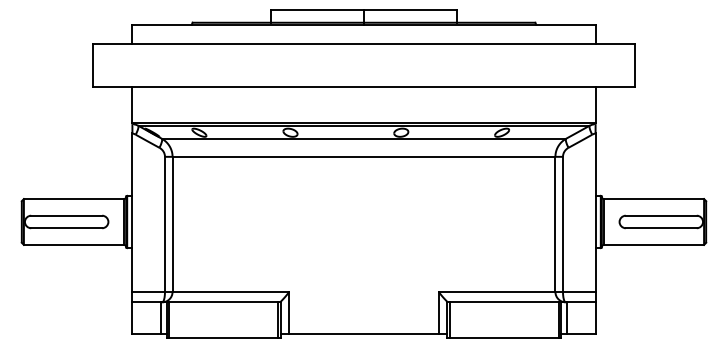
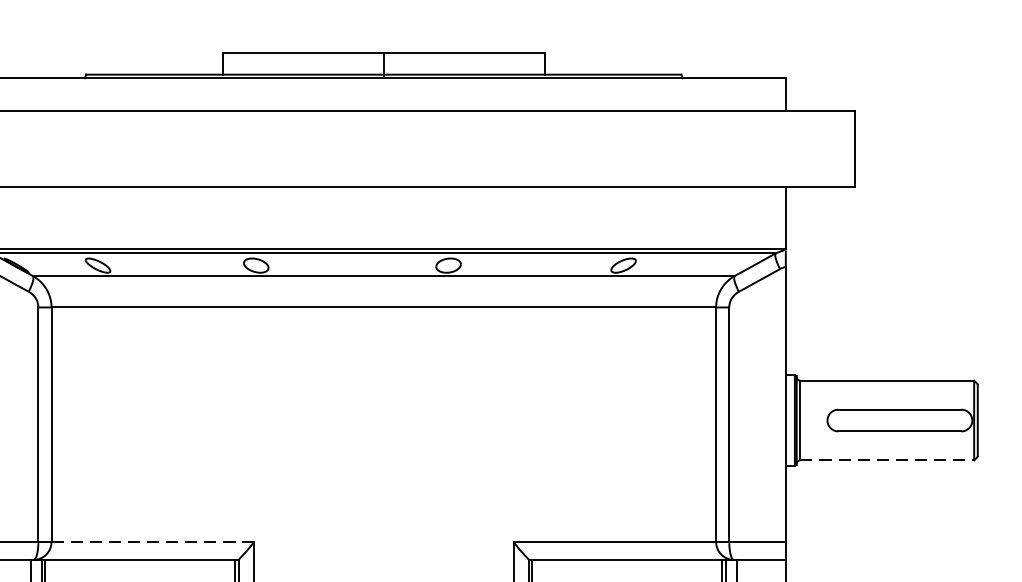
line: (654, 244) -> (888, 459), solid -> dashed
line: (231, 291) -> (153, 541), solid -> dashed

